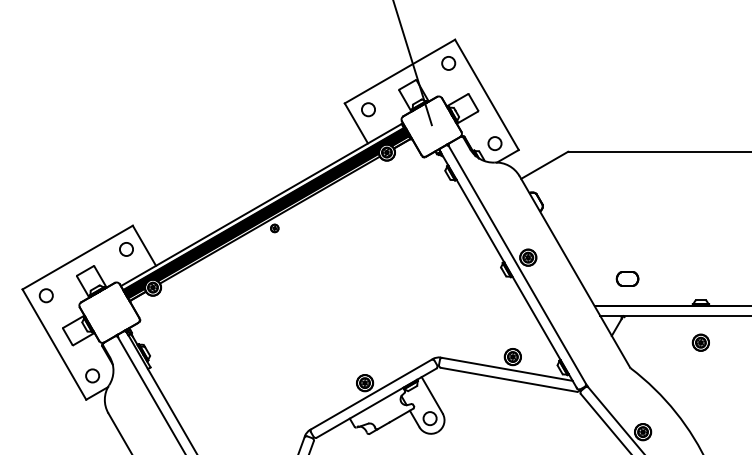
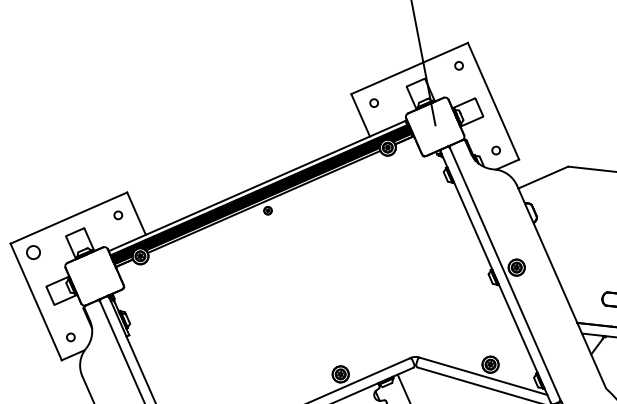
circle: (448, 63) -> (458, 65), size x0.6
circle: (368, 109) -> (374, 102), size x0.6
circle: (494, 143) -> (495, 150), size x0.6
circle: (126, 249) -> (118, 215), size x0.6
circle: (92, 375) -> (70, 336), size x0.6

